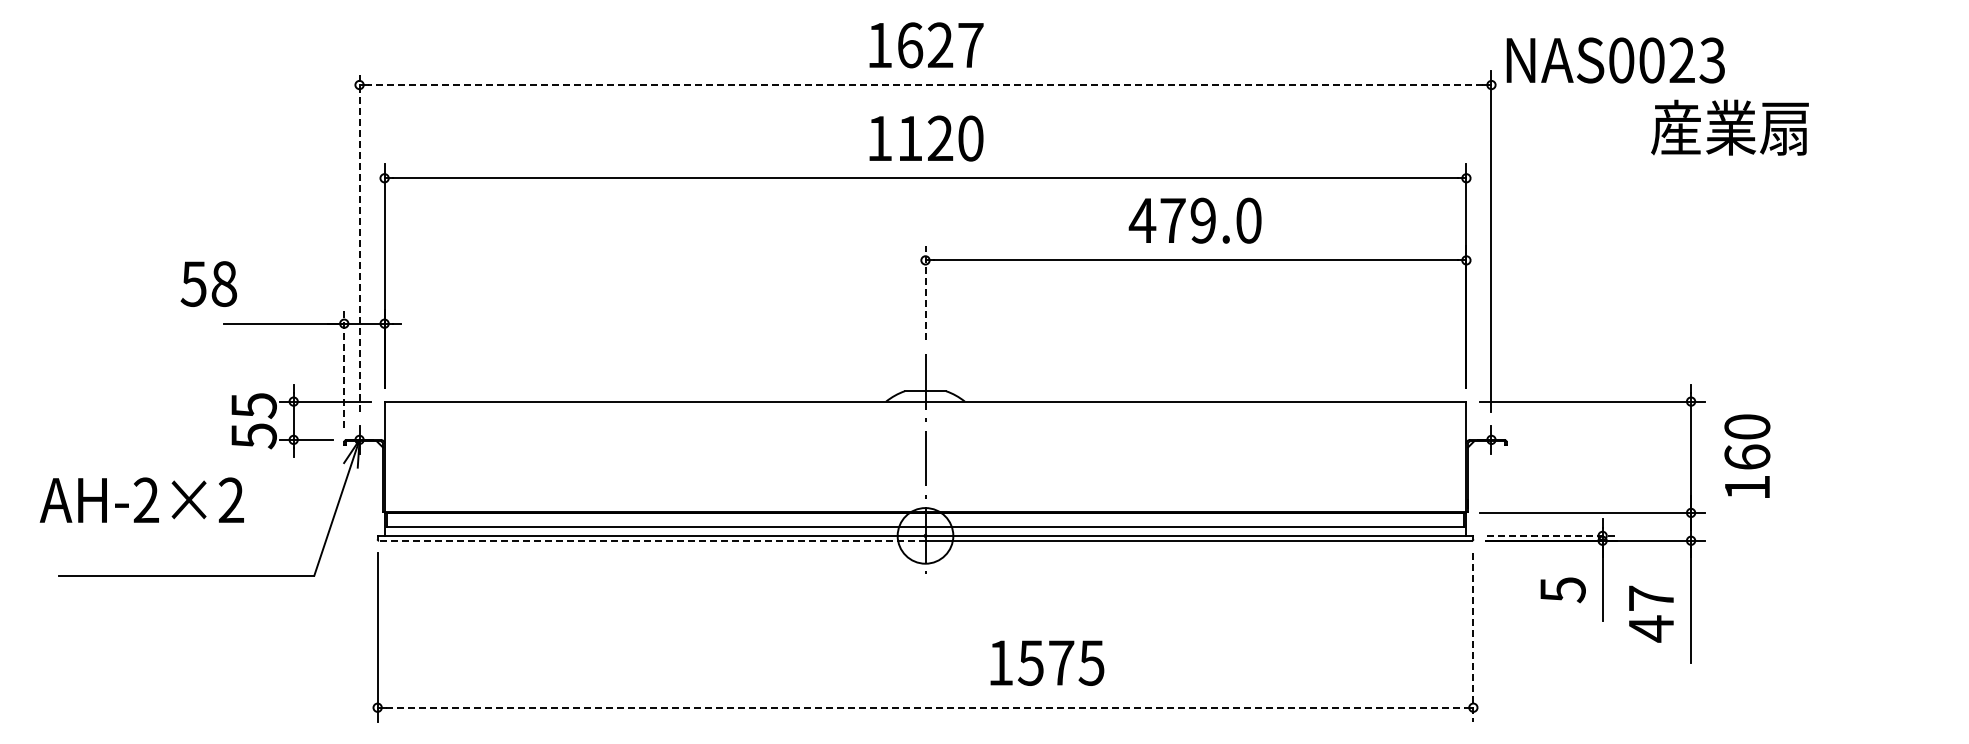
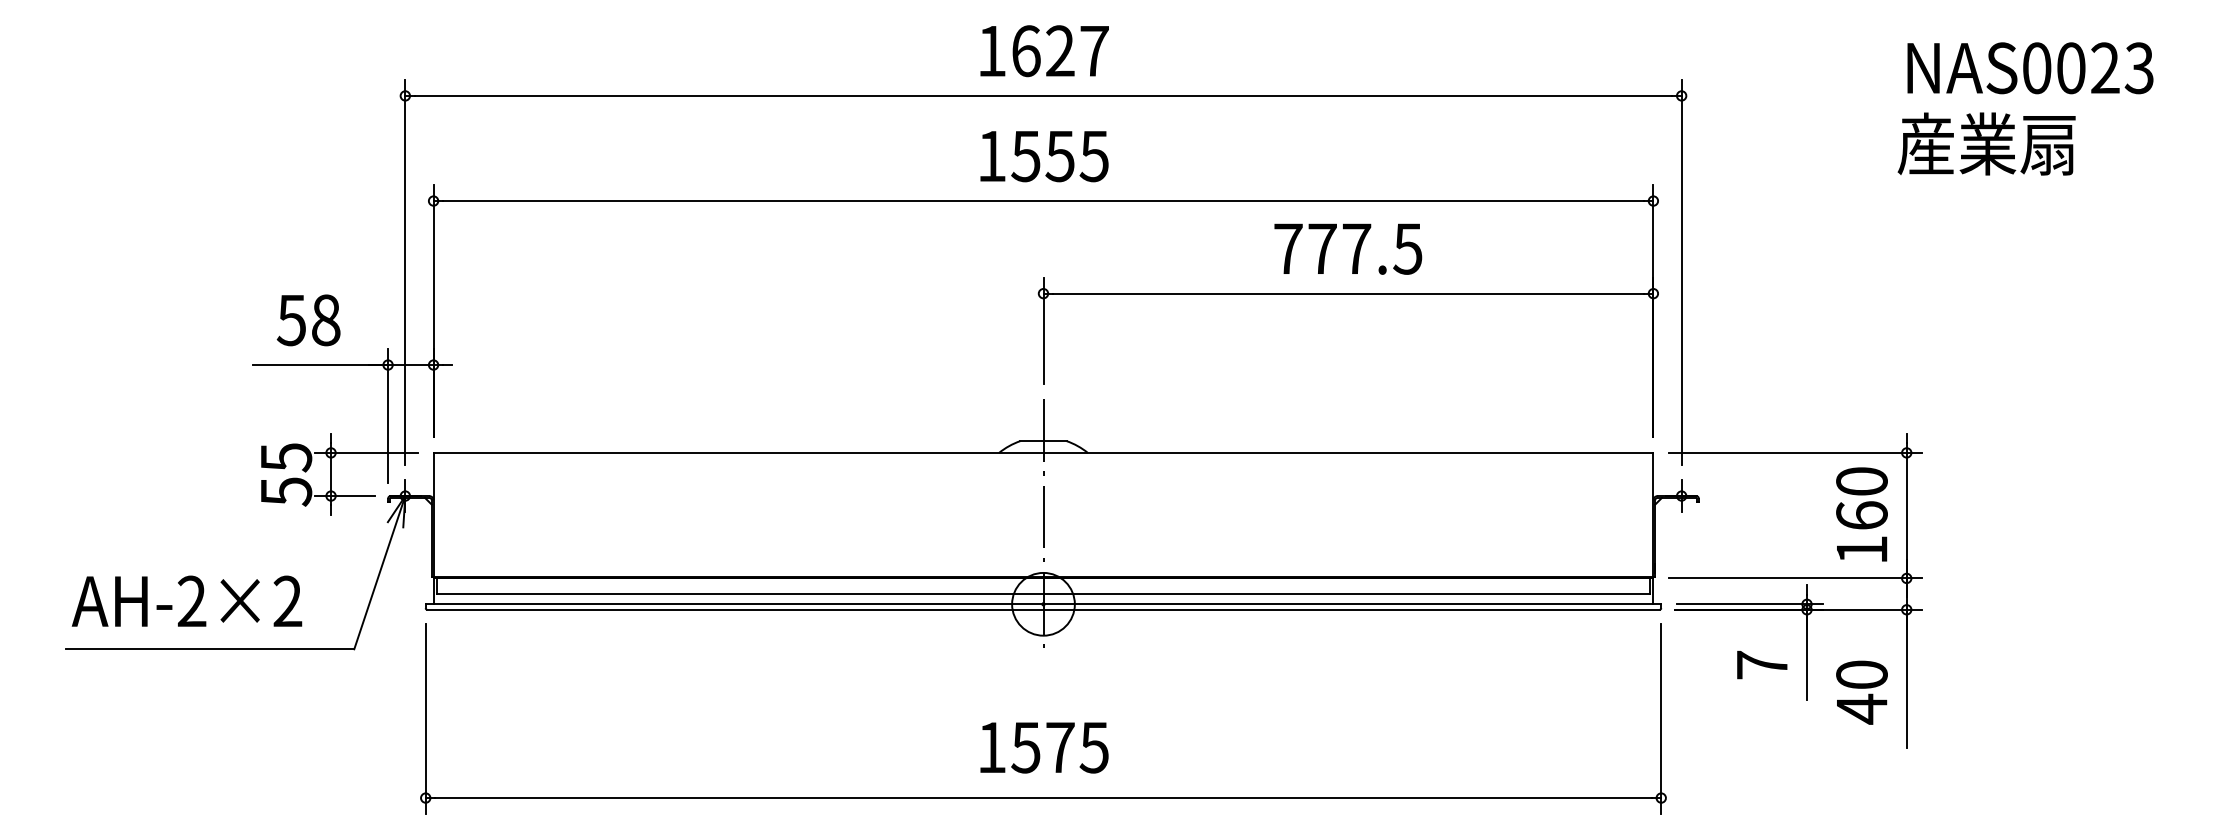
text: (1615, 60) -> (2030, 68), moved
line: (925, 85) -> (1043, 96), dashed -> solid
text: (1729, 127) -> (1986, 143), moved
text: (939, 138) -> (1059, 156), 1120 -> 1555
text: (1194, 220) -> (1346, 248), 479.0 -> 777.5
line: (359, 241) -> (405, 272), dashed -> solid
text: (208, 283) -> (308, 319), moved
line: (925, 293) -> (1043, 330), dashed -> solid
line: (344, 368) -> (388, 415), dashed -> solid
text: (1747, 455) -> (1862, 513), moved
text: (141, 499) -> (186, 600), moved
line: (1551, 535) -> (1749, 603), dashed -> solid
line: (651, 540) -> (734, 609), dashed -> solid
text: (1562, 590) -> (1761, 665), 5 -> 7
text: (1651, 597) -> (1862, 673), 47 -> 40
line: (1473, 637) -> (1661, 718), dashed -> solid
text: (1047, 662) -> (1044, 747), moved
line: (925, 707) -> (1043, 797), dashed -> solid

